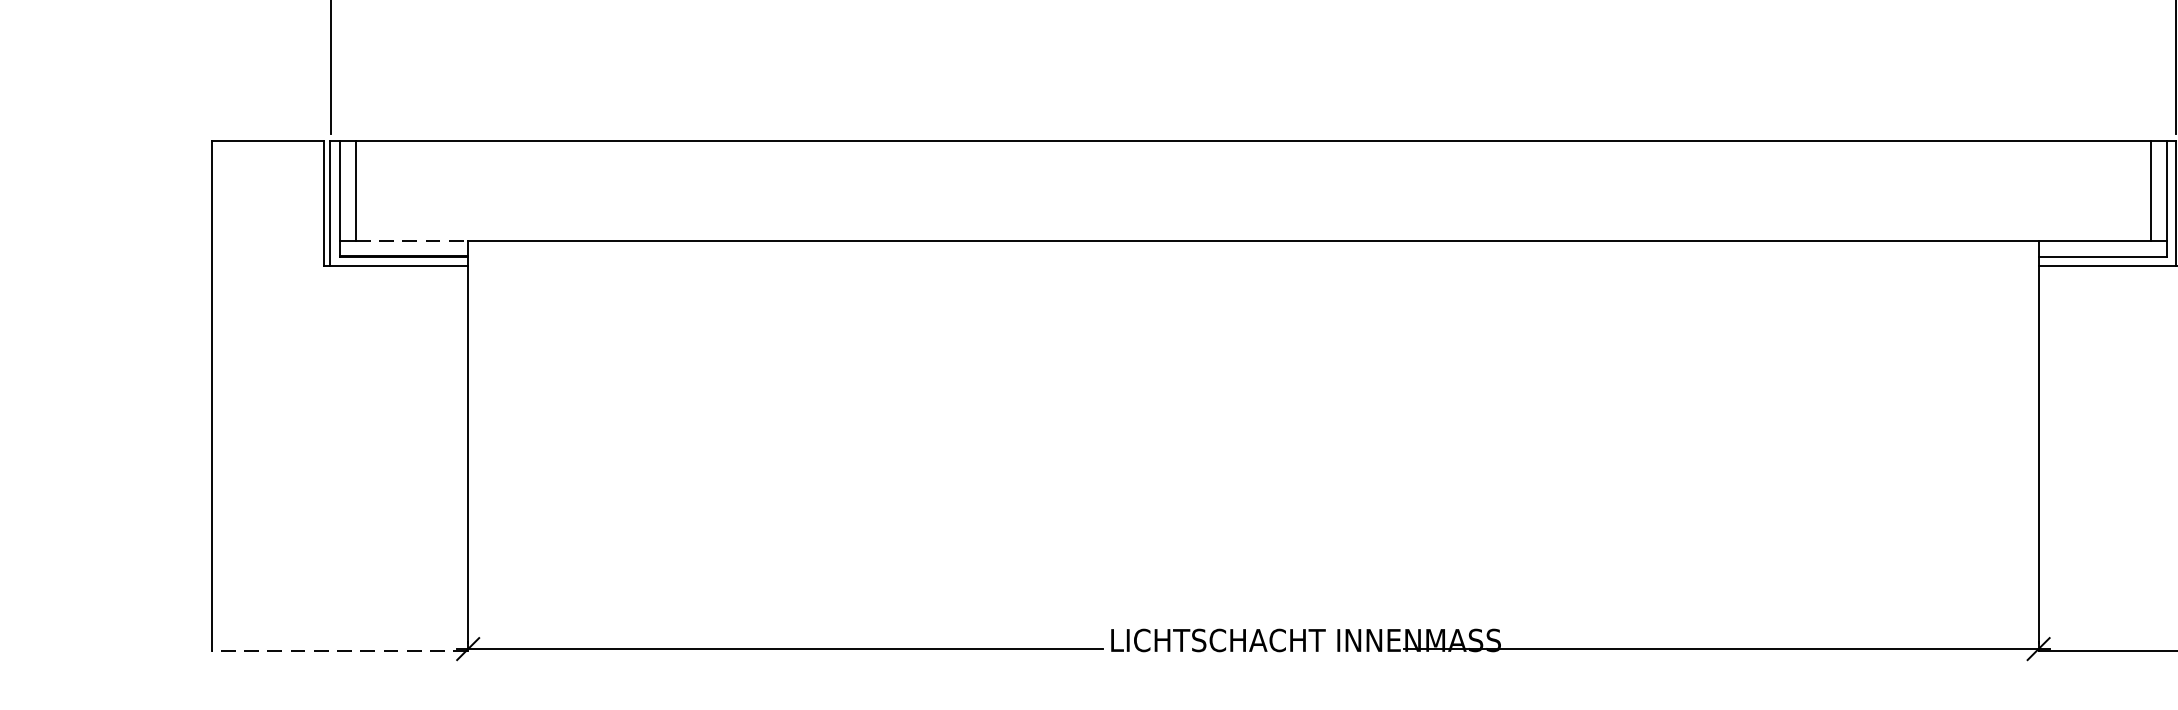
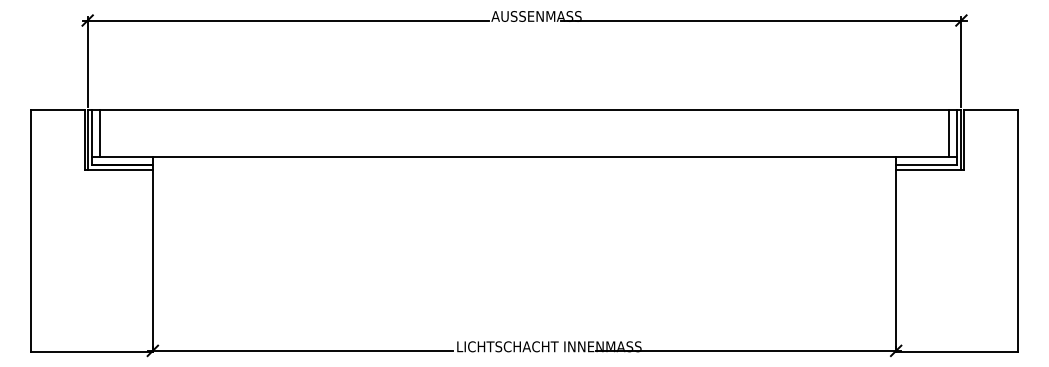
line: (412, 240) -> (126, 157), dashed -> solid
line: (340, 650) -> (92, 351), dashed -> solid

